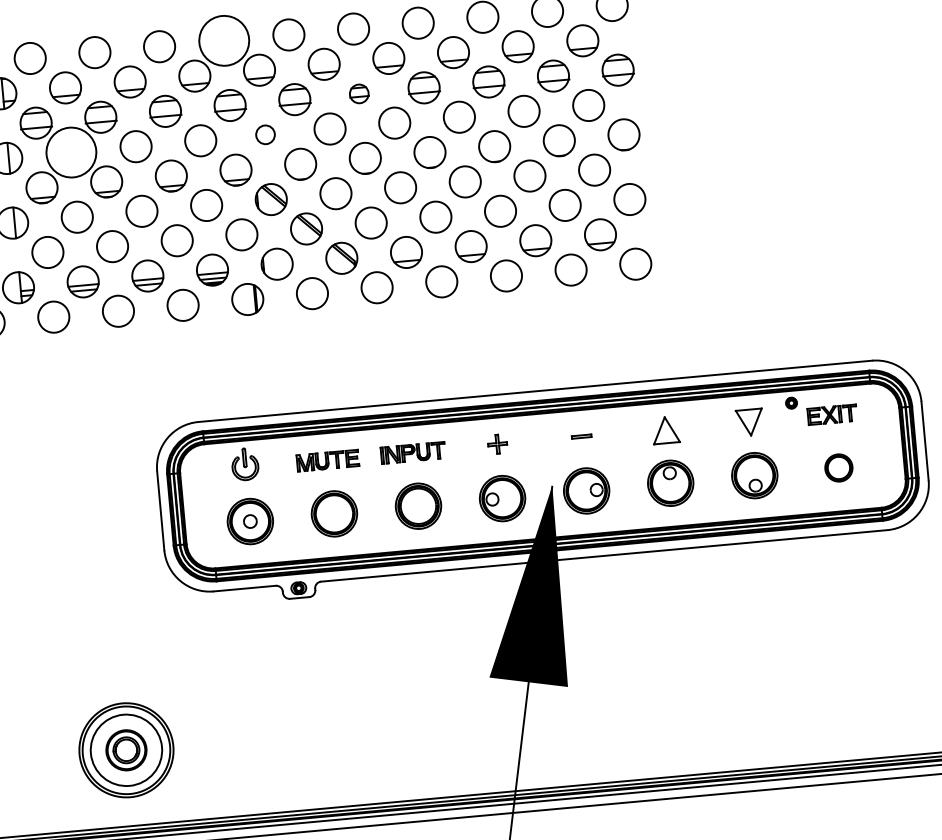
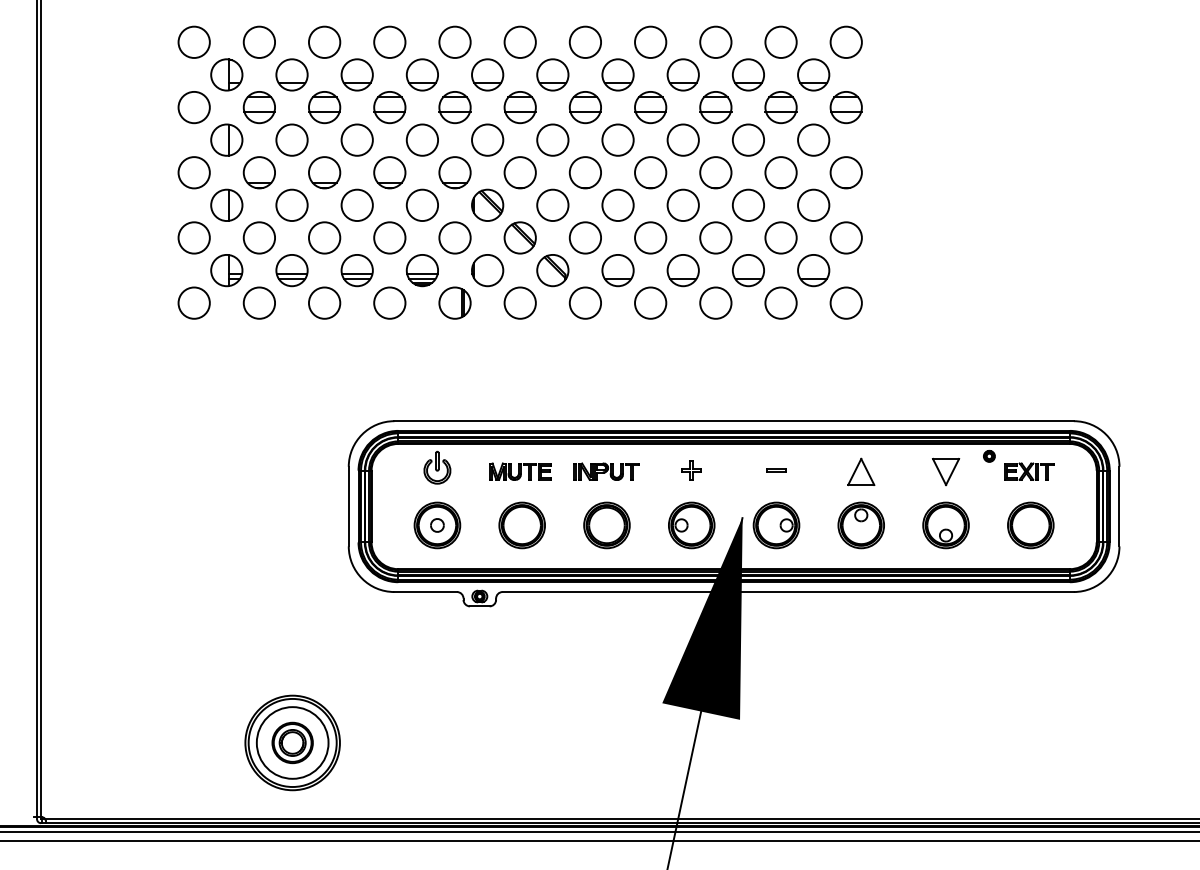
circle: (223, 40) -> (454, 41), size x0.62
part: (358, 93) -> (584, 107), size x1.67
circle: (265, 134) -> (487, 139), size x1.67
circle: (70, 151) -> (291, 139), size x0.62
part: (838, 468) -> (1030, 525), size x1.67

